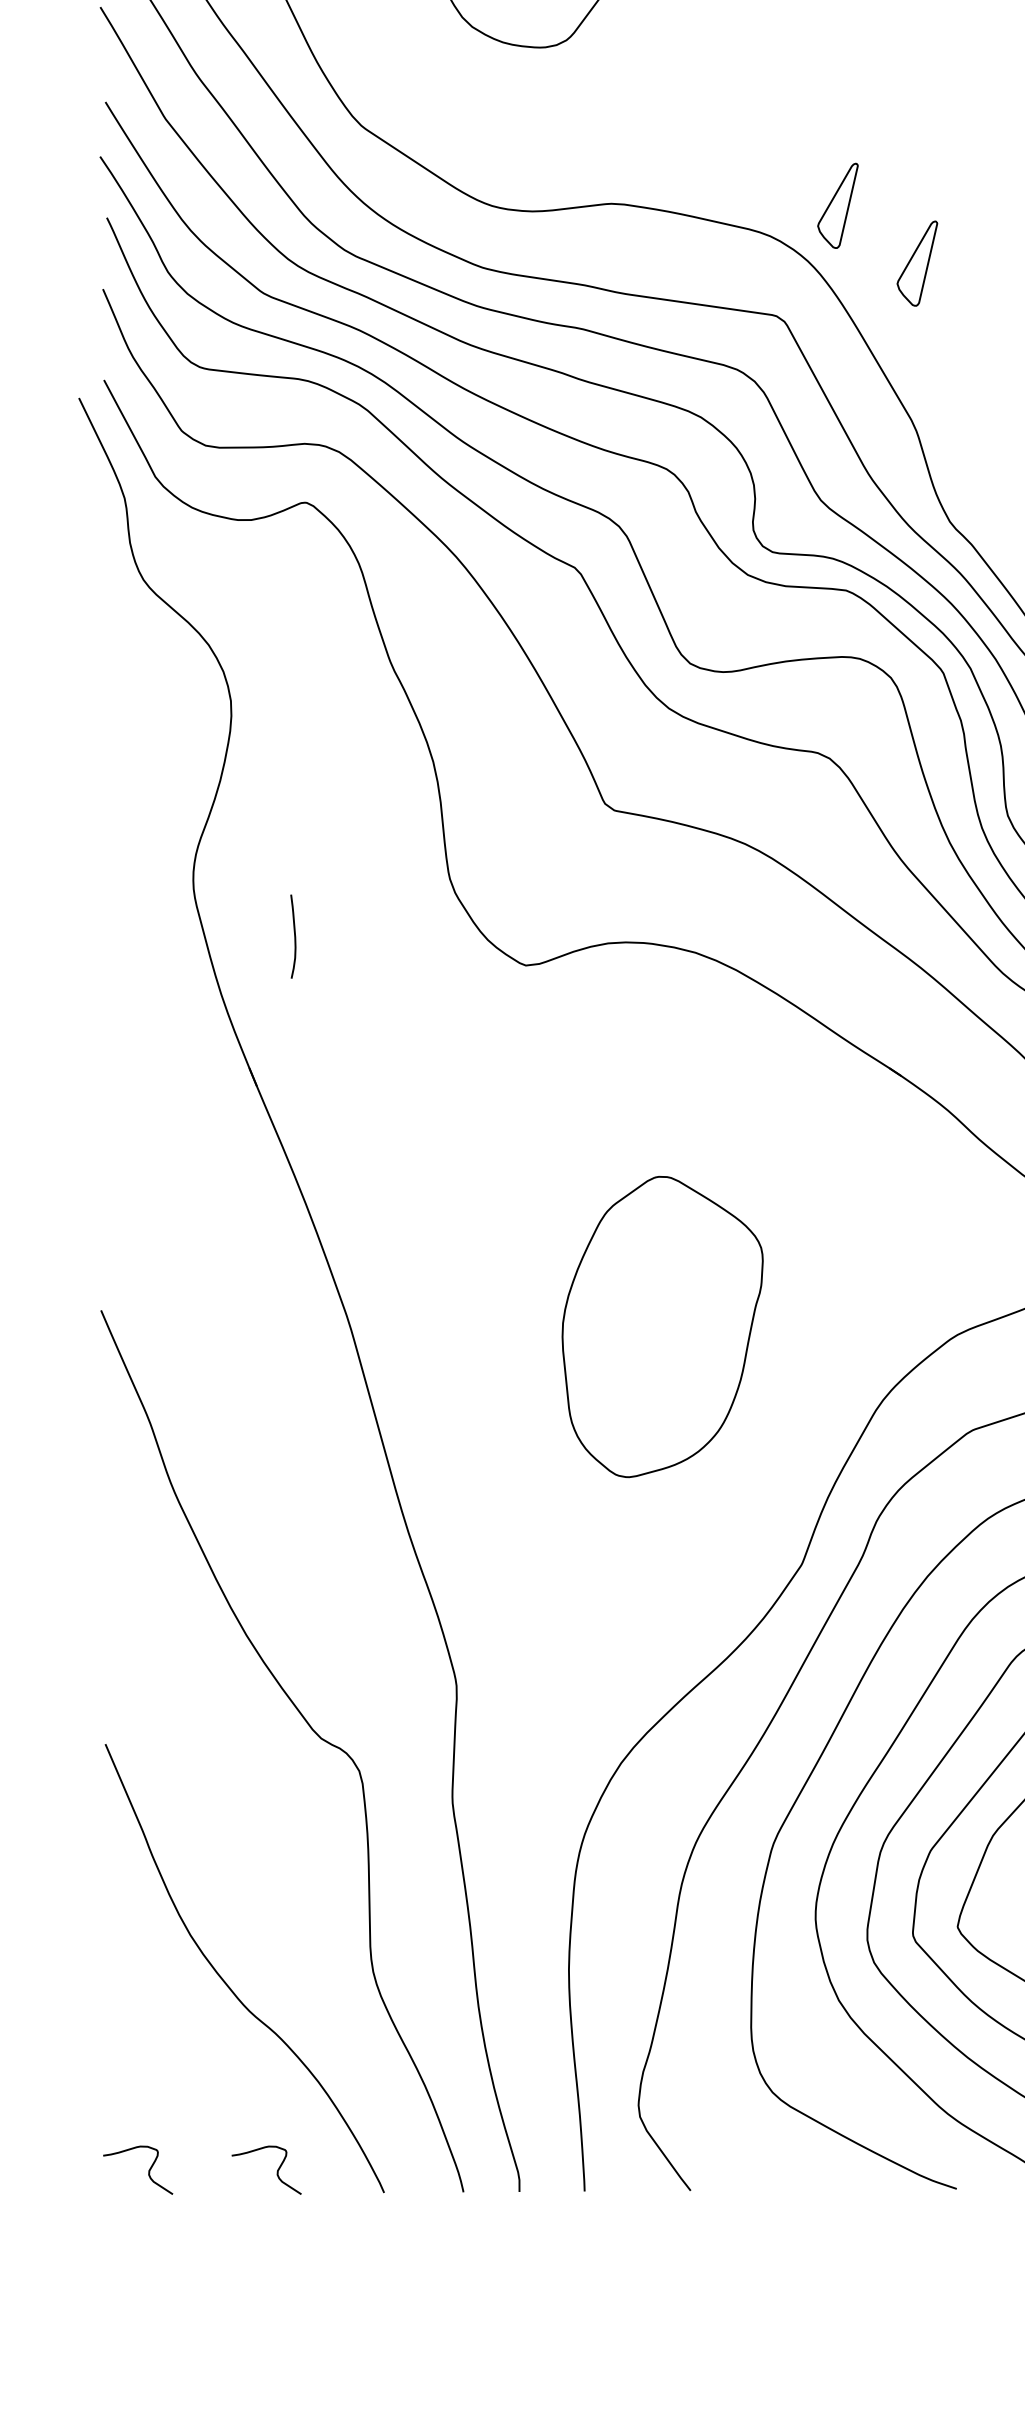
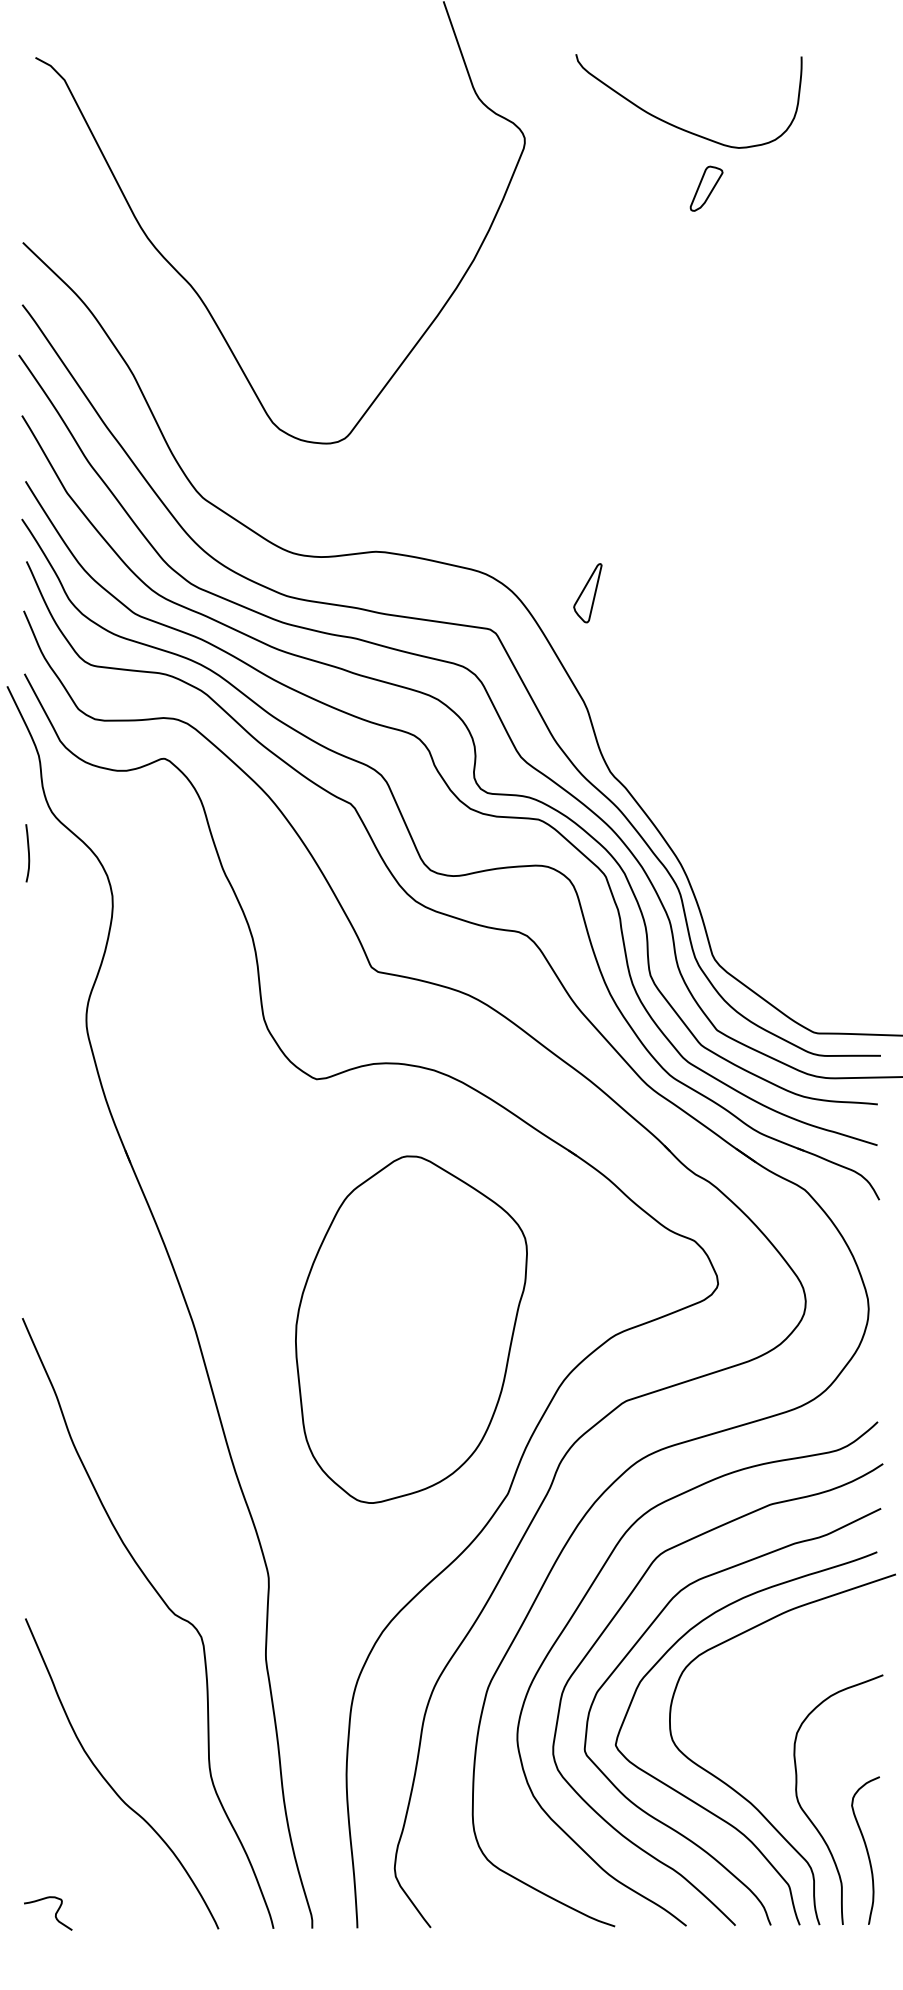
part: (837, 206) -> (532, 553), removed
curve: (294, 936) -> (28, 853), moved
part: (662, 1326) -> (411, 1329), size x1.67
curve: (275, 2174) -> (143, 1916), removed

